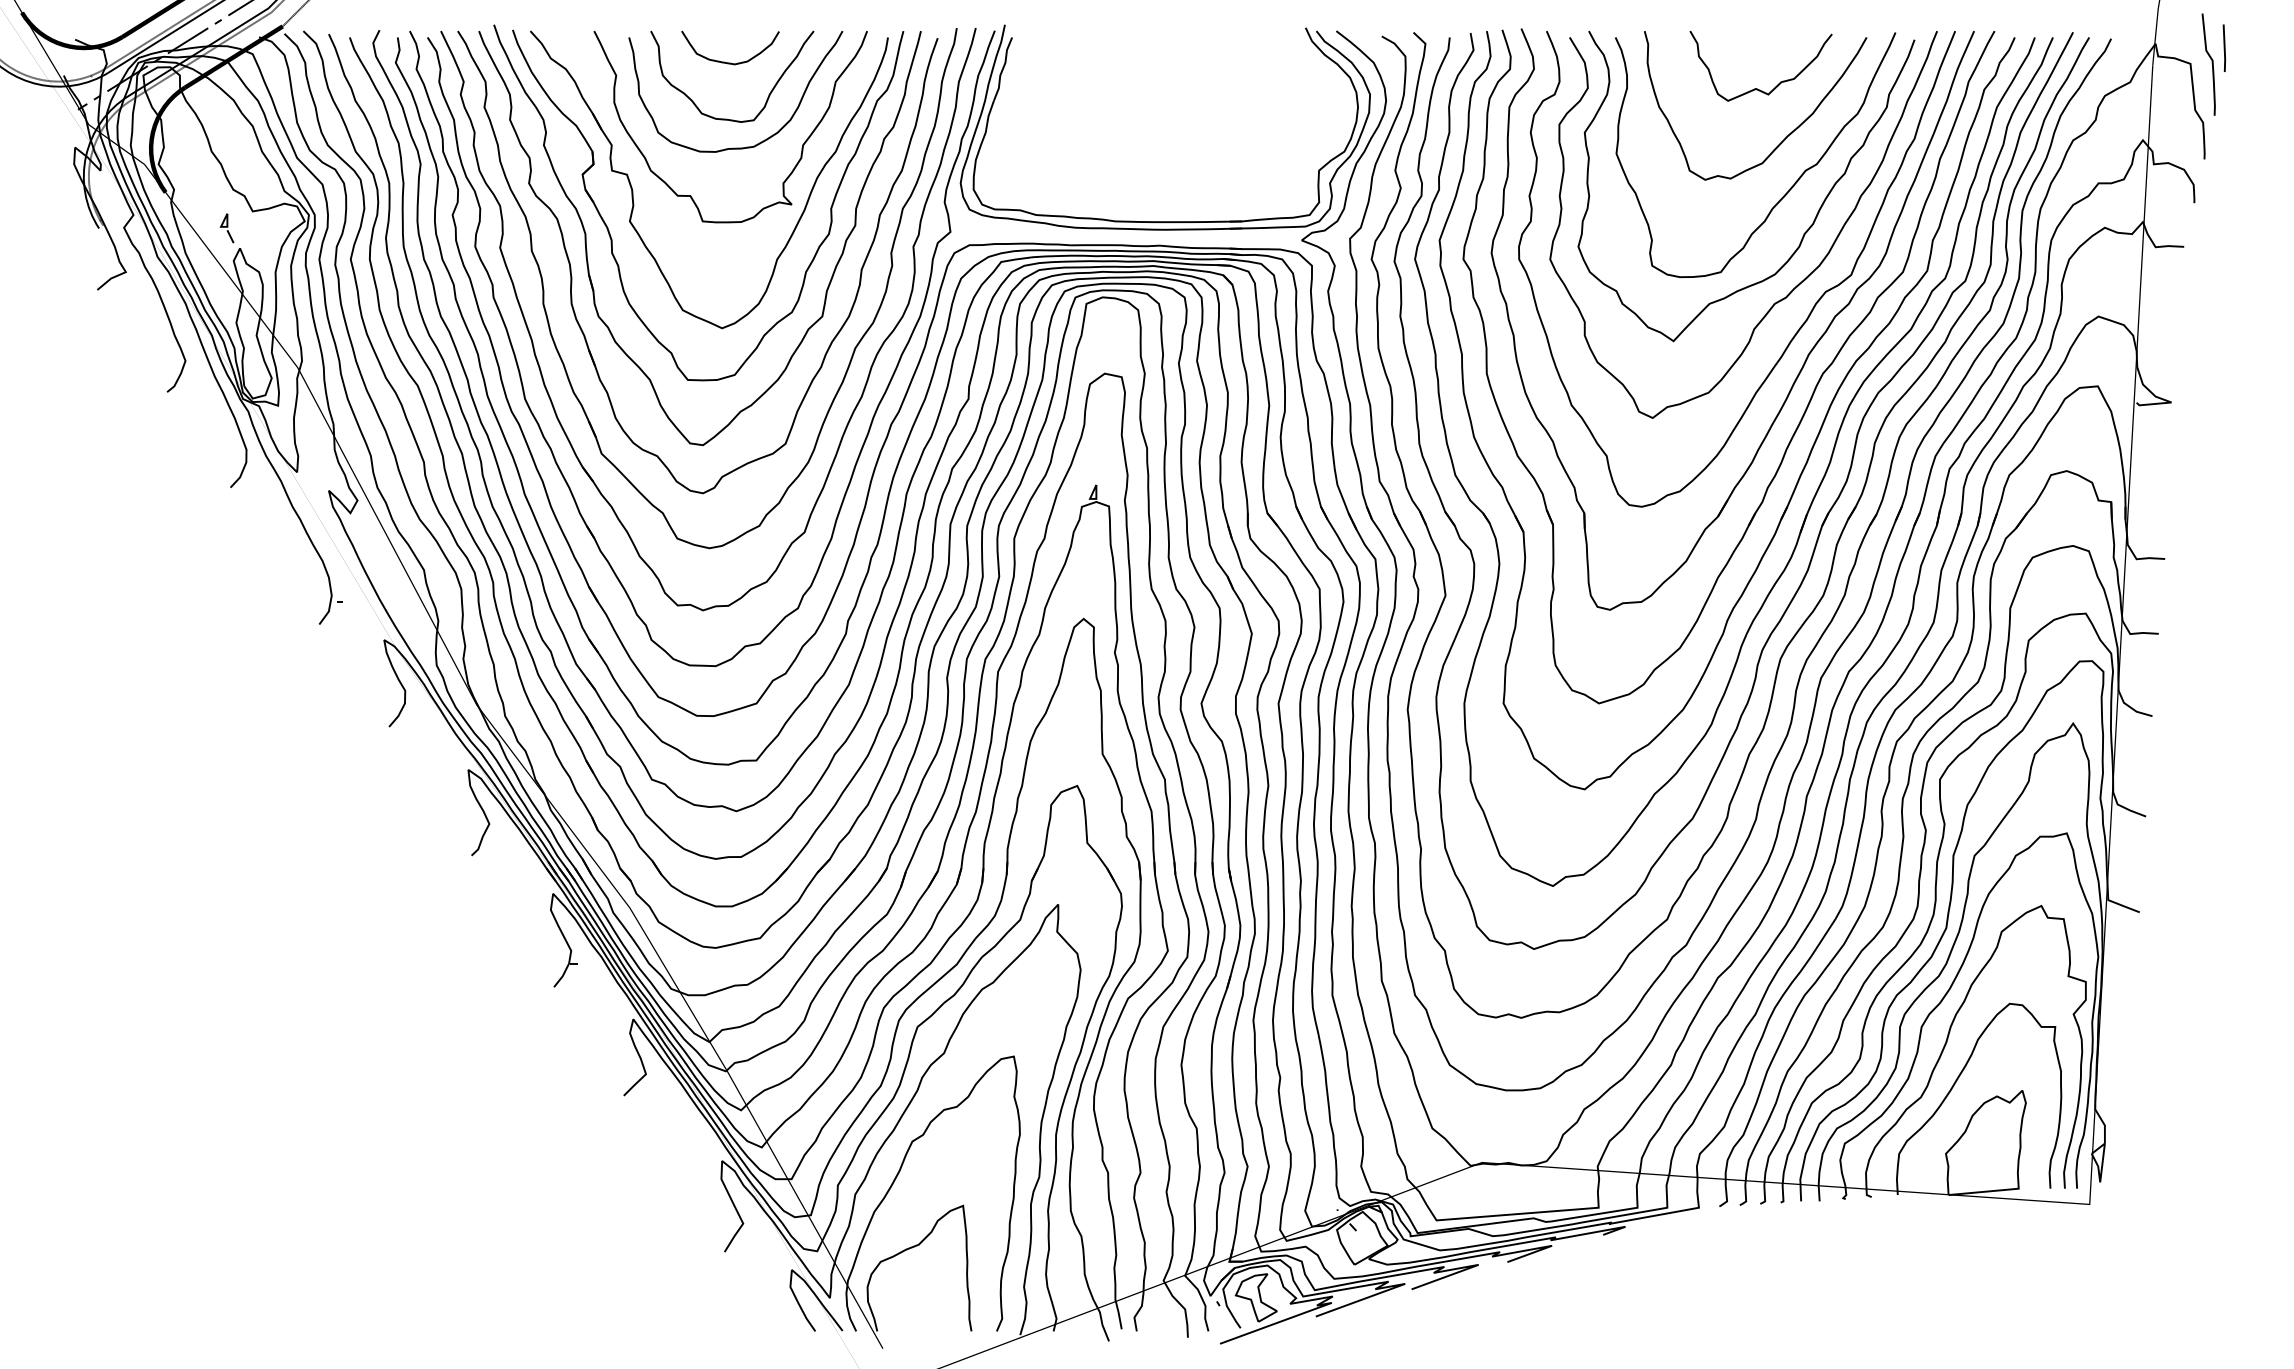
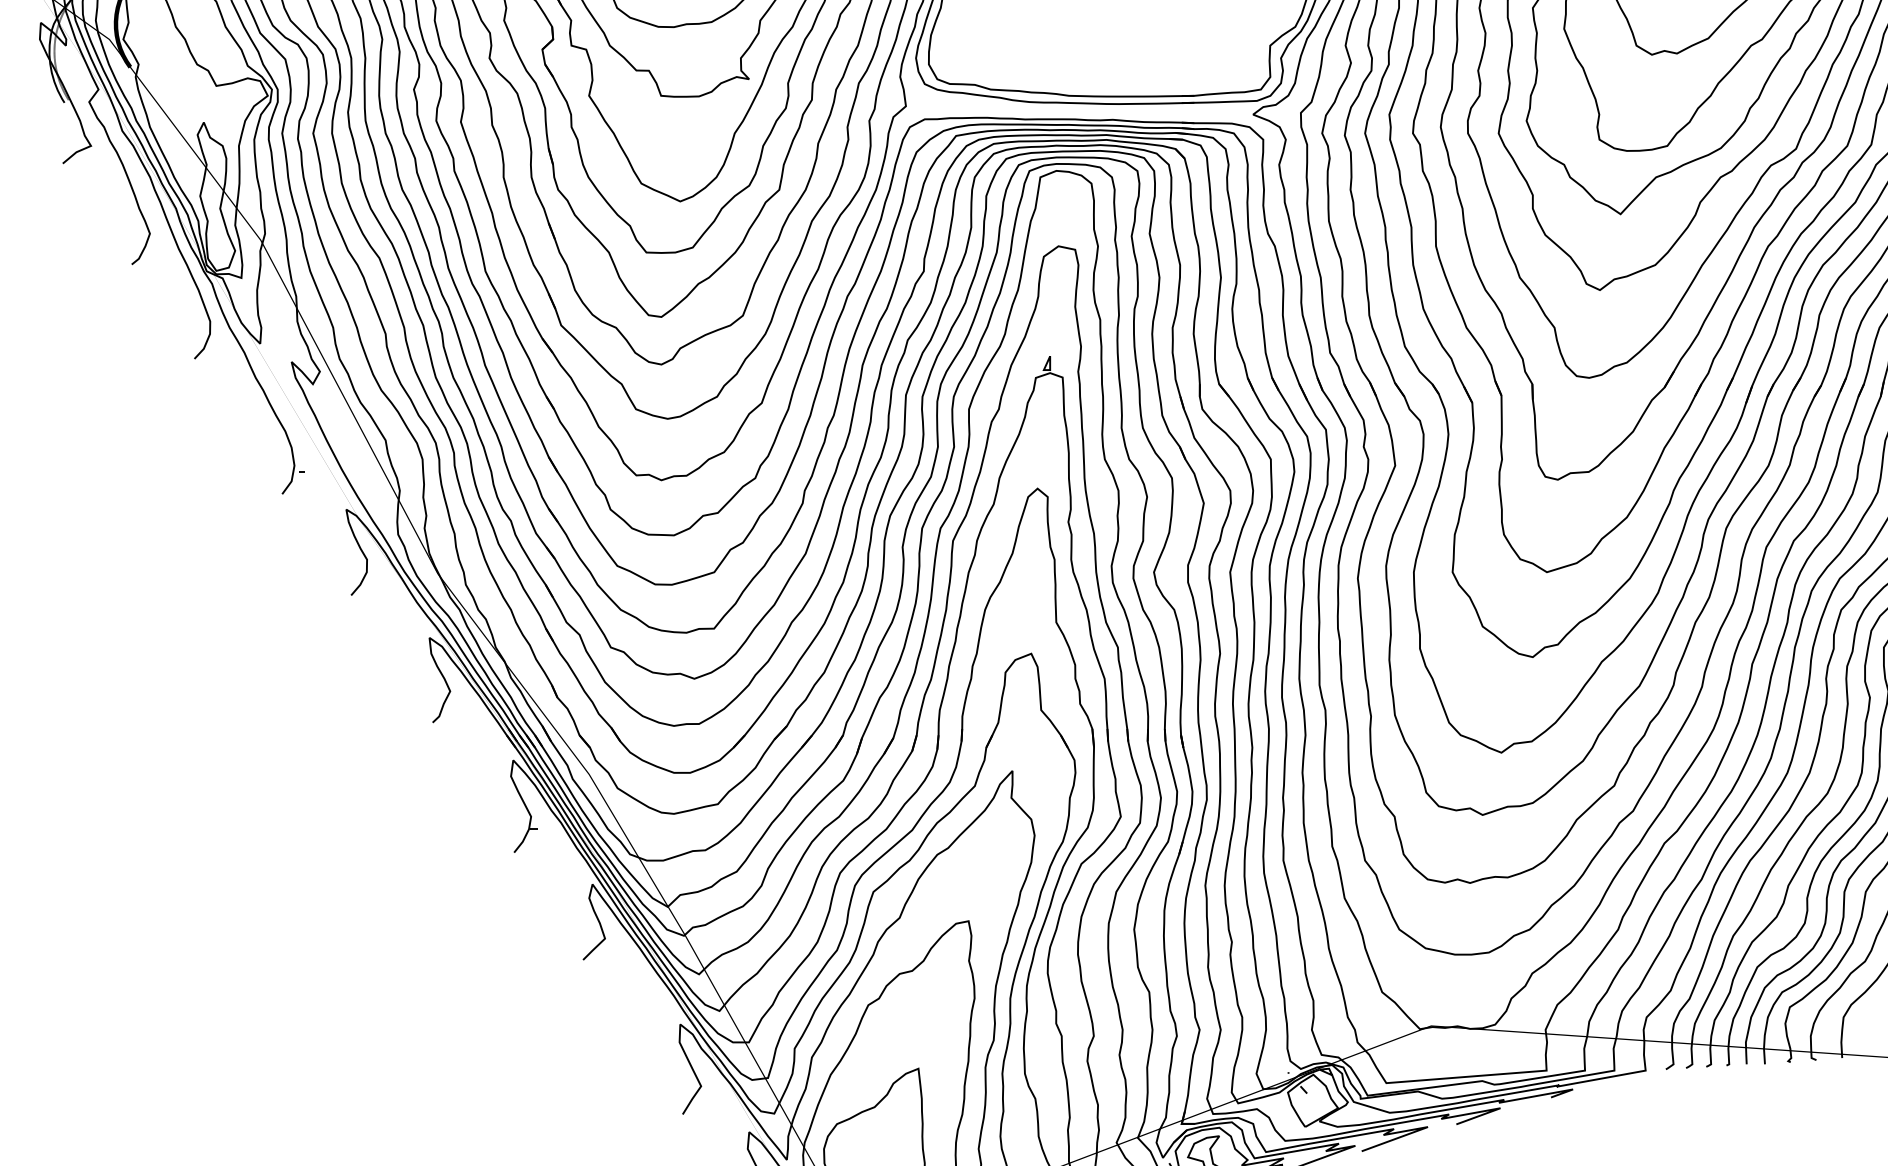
part: (226, 228) -> (190, 102), removed

